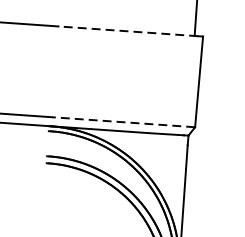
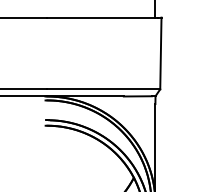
line: (127, 31) -> (101, 17), dashed -> solid
line: (123, 122) -> (103, 89), dashed -> solid

